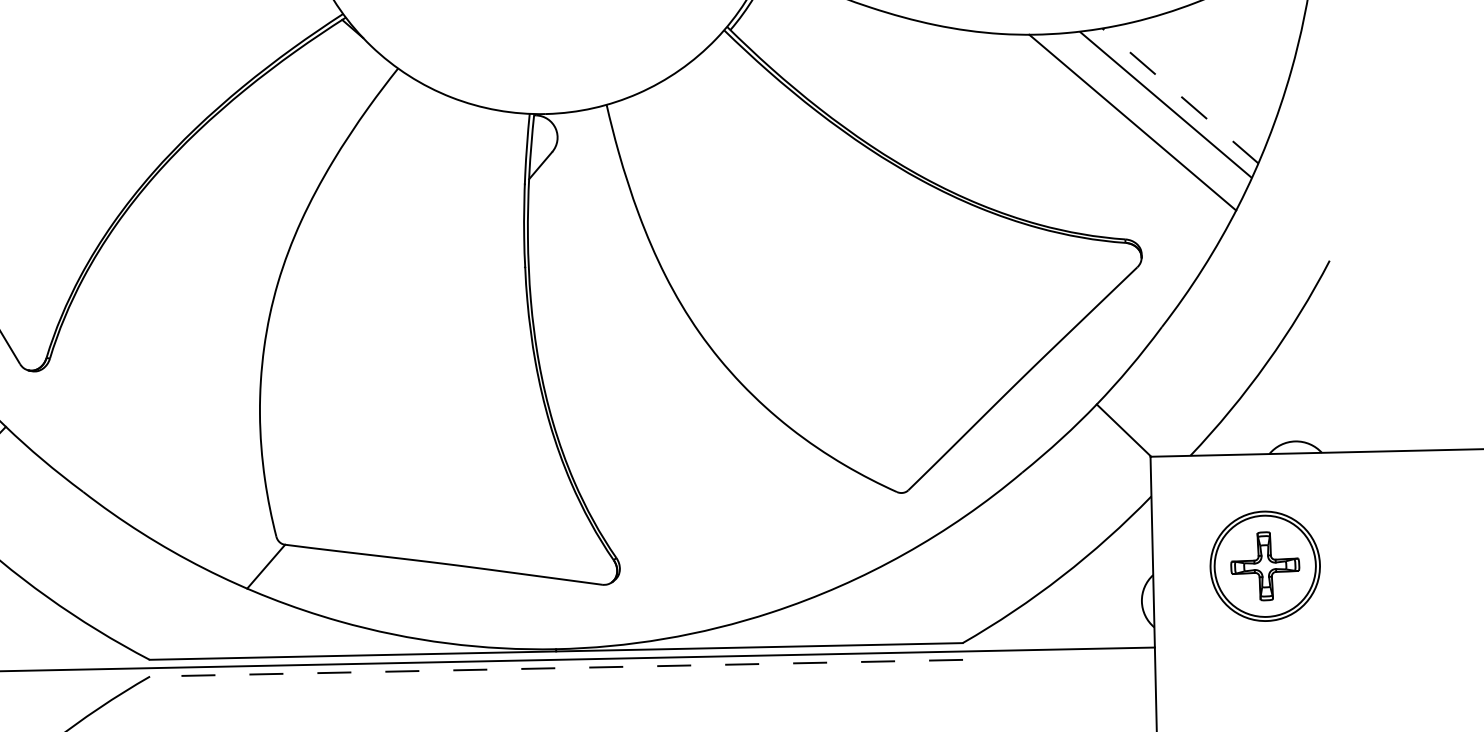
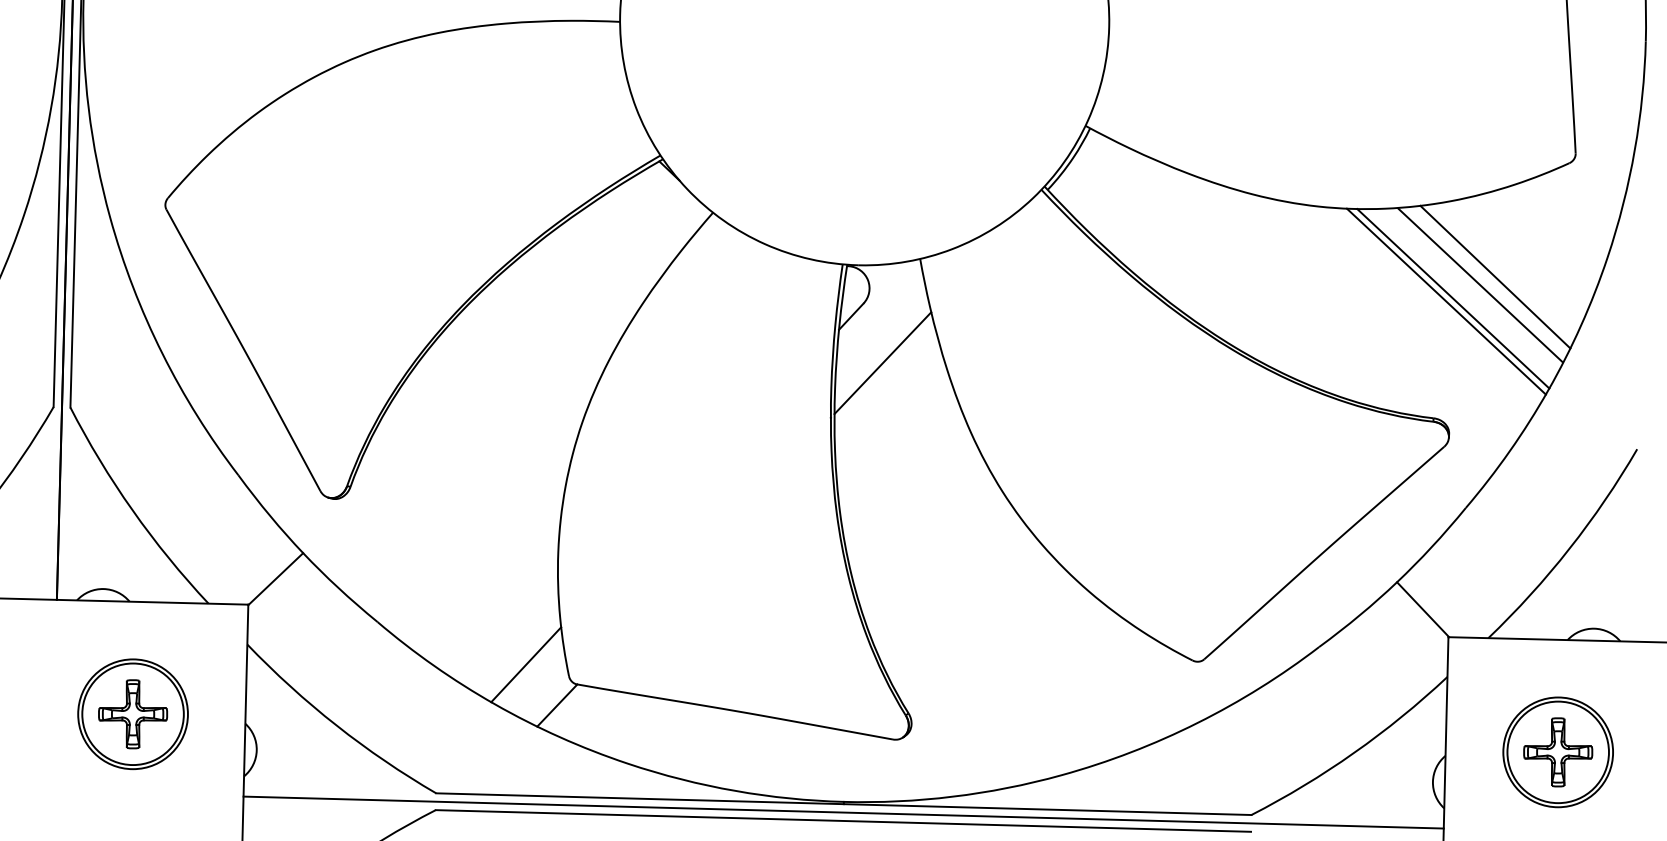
line: (1180, 95) -> (1495, 276), dashed -> solid
line: (1139, 119) -> (1453, 298), added
line: (574, 210) -> (882, 363), added
line: (233, 527) -> (526, 664), added
line: (556, 667) -> (843, 820), dashed -> solid

